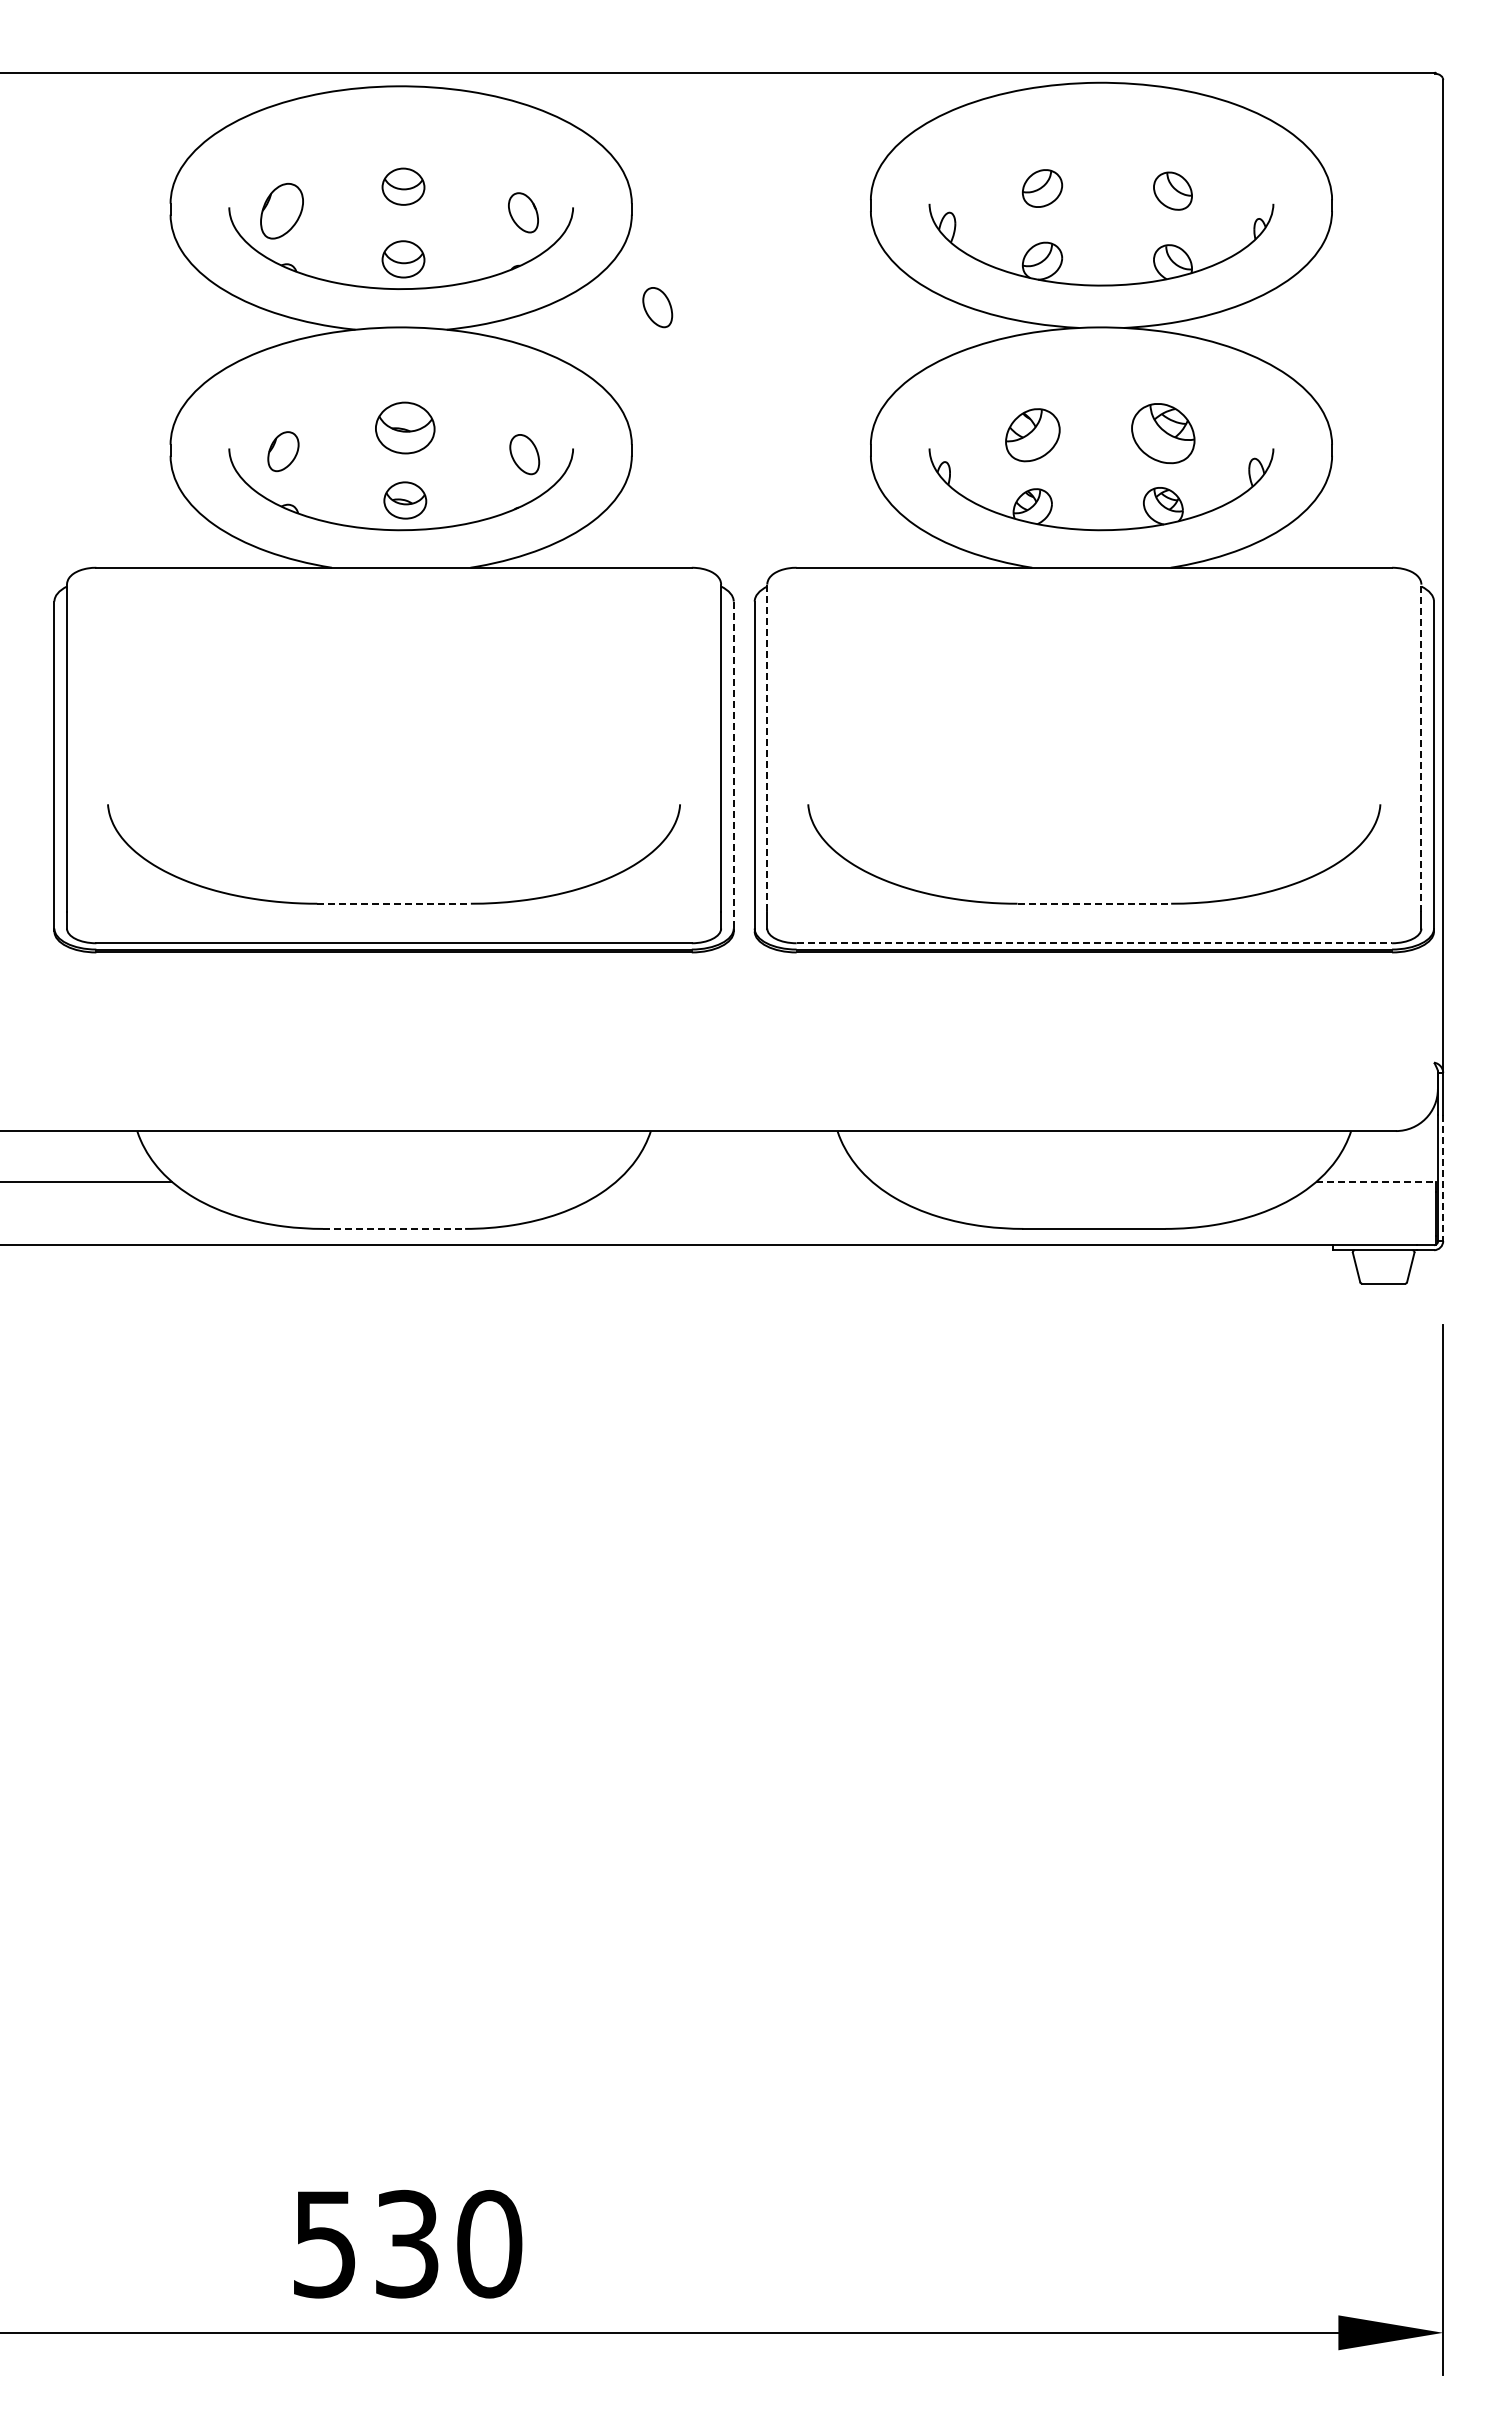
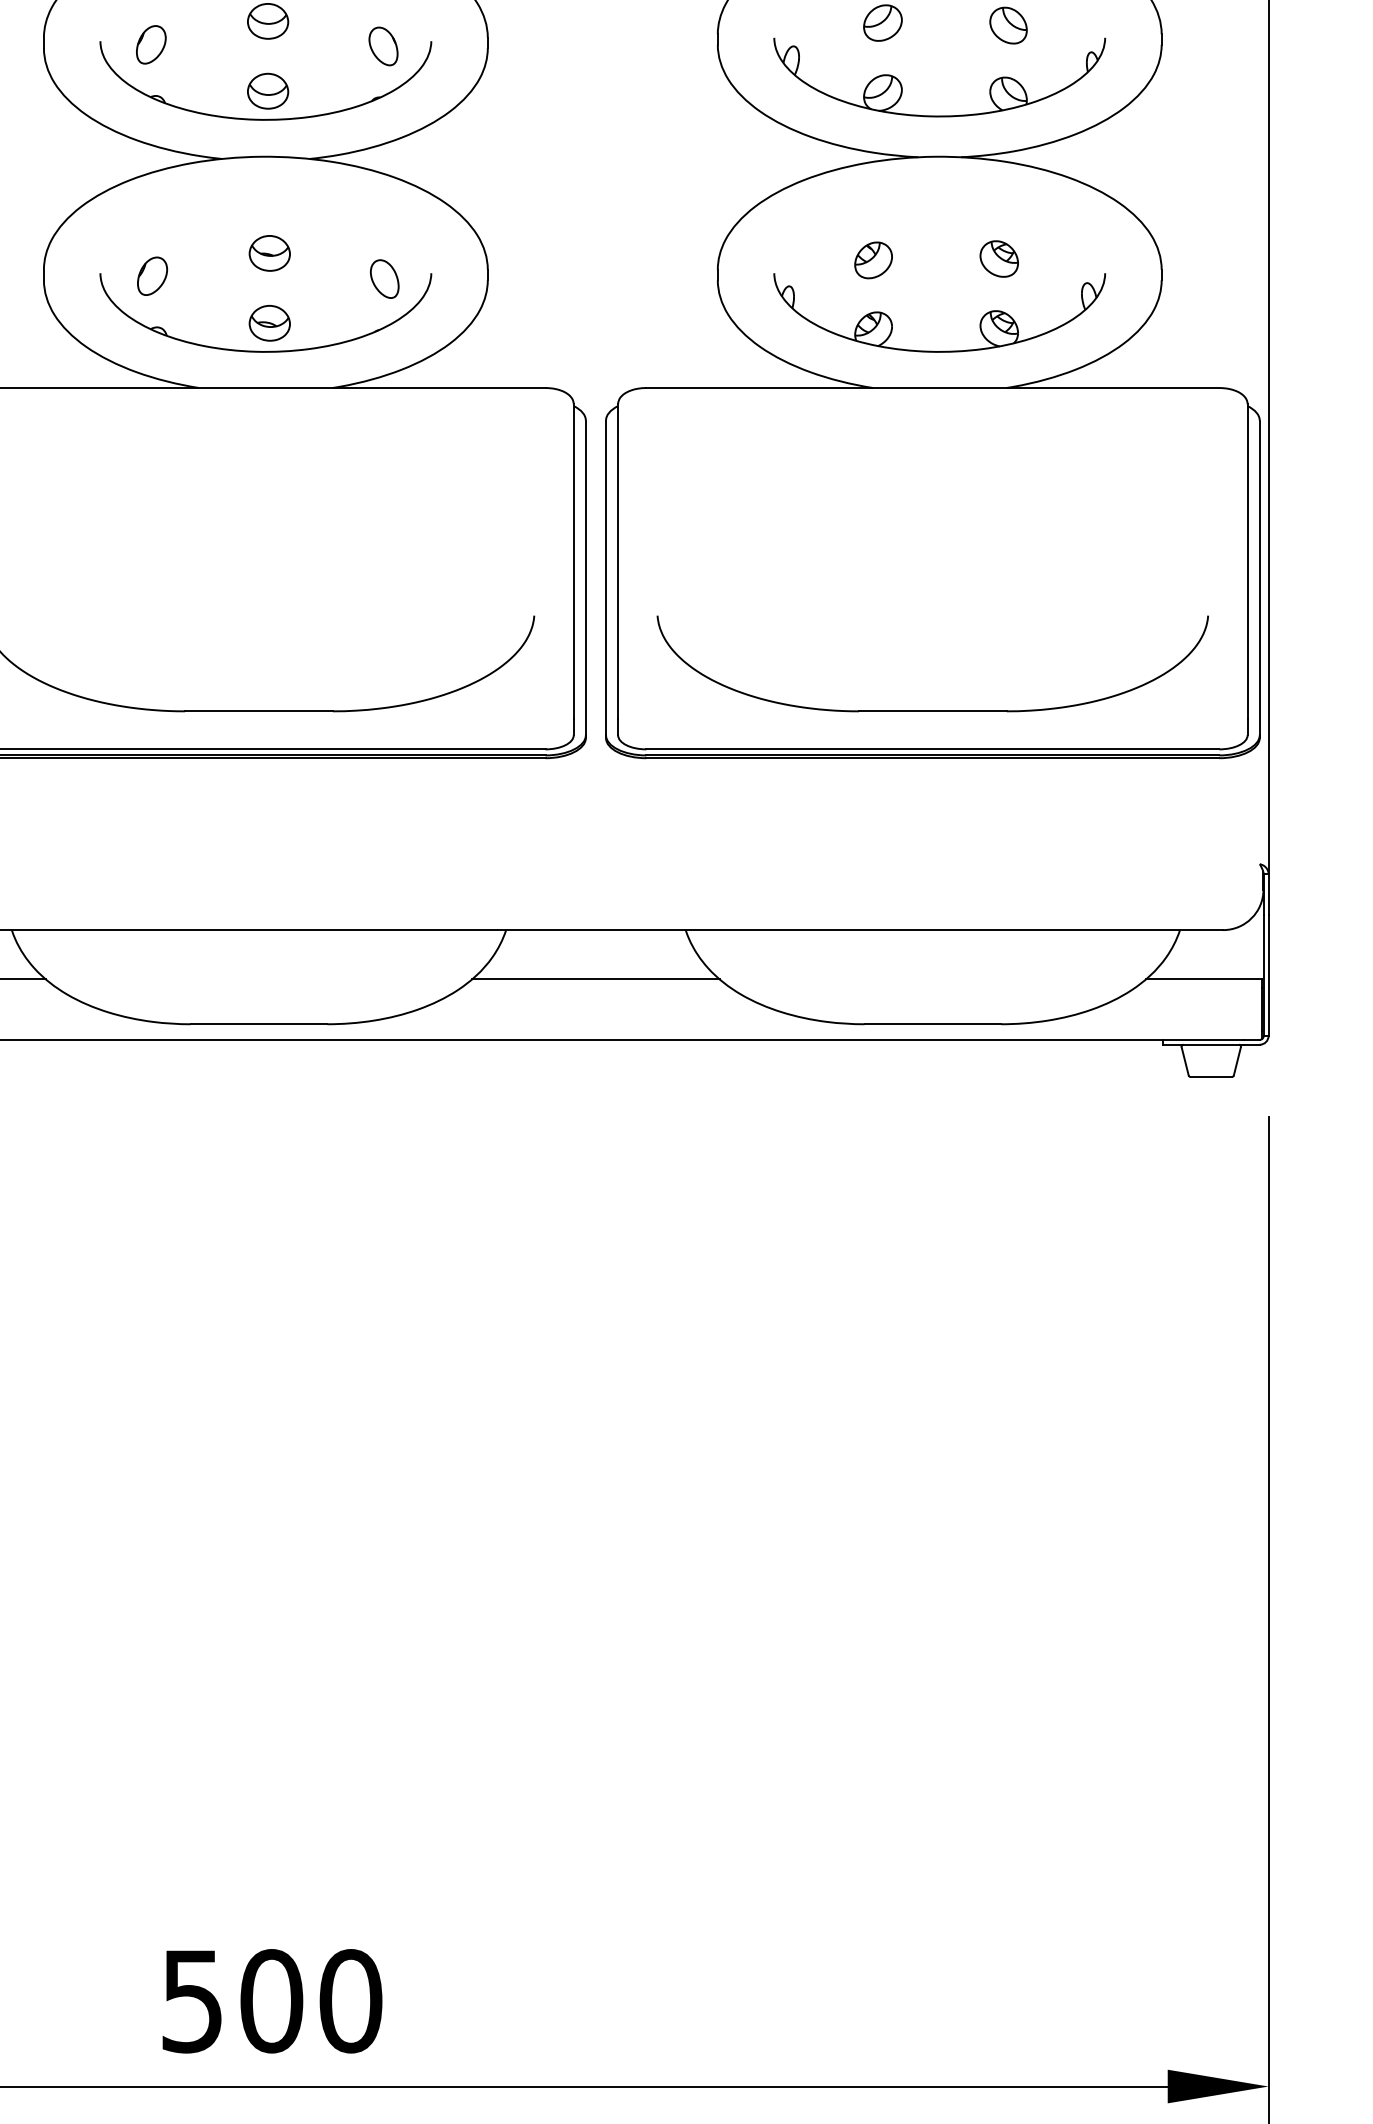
part: (282, 210) -> (151, 44), size x0.71
part: (657, 307) -> (512, 137), removed
part: (405, 427) -> (269, 253), size x0.71
part: (1163, 433) -> (999, 258), size x0.62
part: (1032, 434) -> (873, 259), size x0.71
line: (767, 748) -> (618, 561), dashed -> solid
line: (1421, 748) -> (1247, 561), dashed -> solid
line: (733, 765) -> (585, 578), dashed -> solid
line: (394, 903) -> (259, 711), dashed -> solid
line: (1094, 903) -> (933, 711), dashed -> solid
line: (1094, 943) -> (933, 749), dashed -> solid
line: (1443, 1178) -> (1268, 975), dashed -> solid
line: (743, 1182) -> (595, 979), added
line: (1376, 1182) -> (1204, 979), dashed -> solid
line: (394, 1228) -> (259, 1023), dashed -> solid
text: (407, 2243) -> (271, 2000), 530 -> 500

